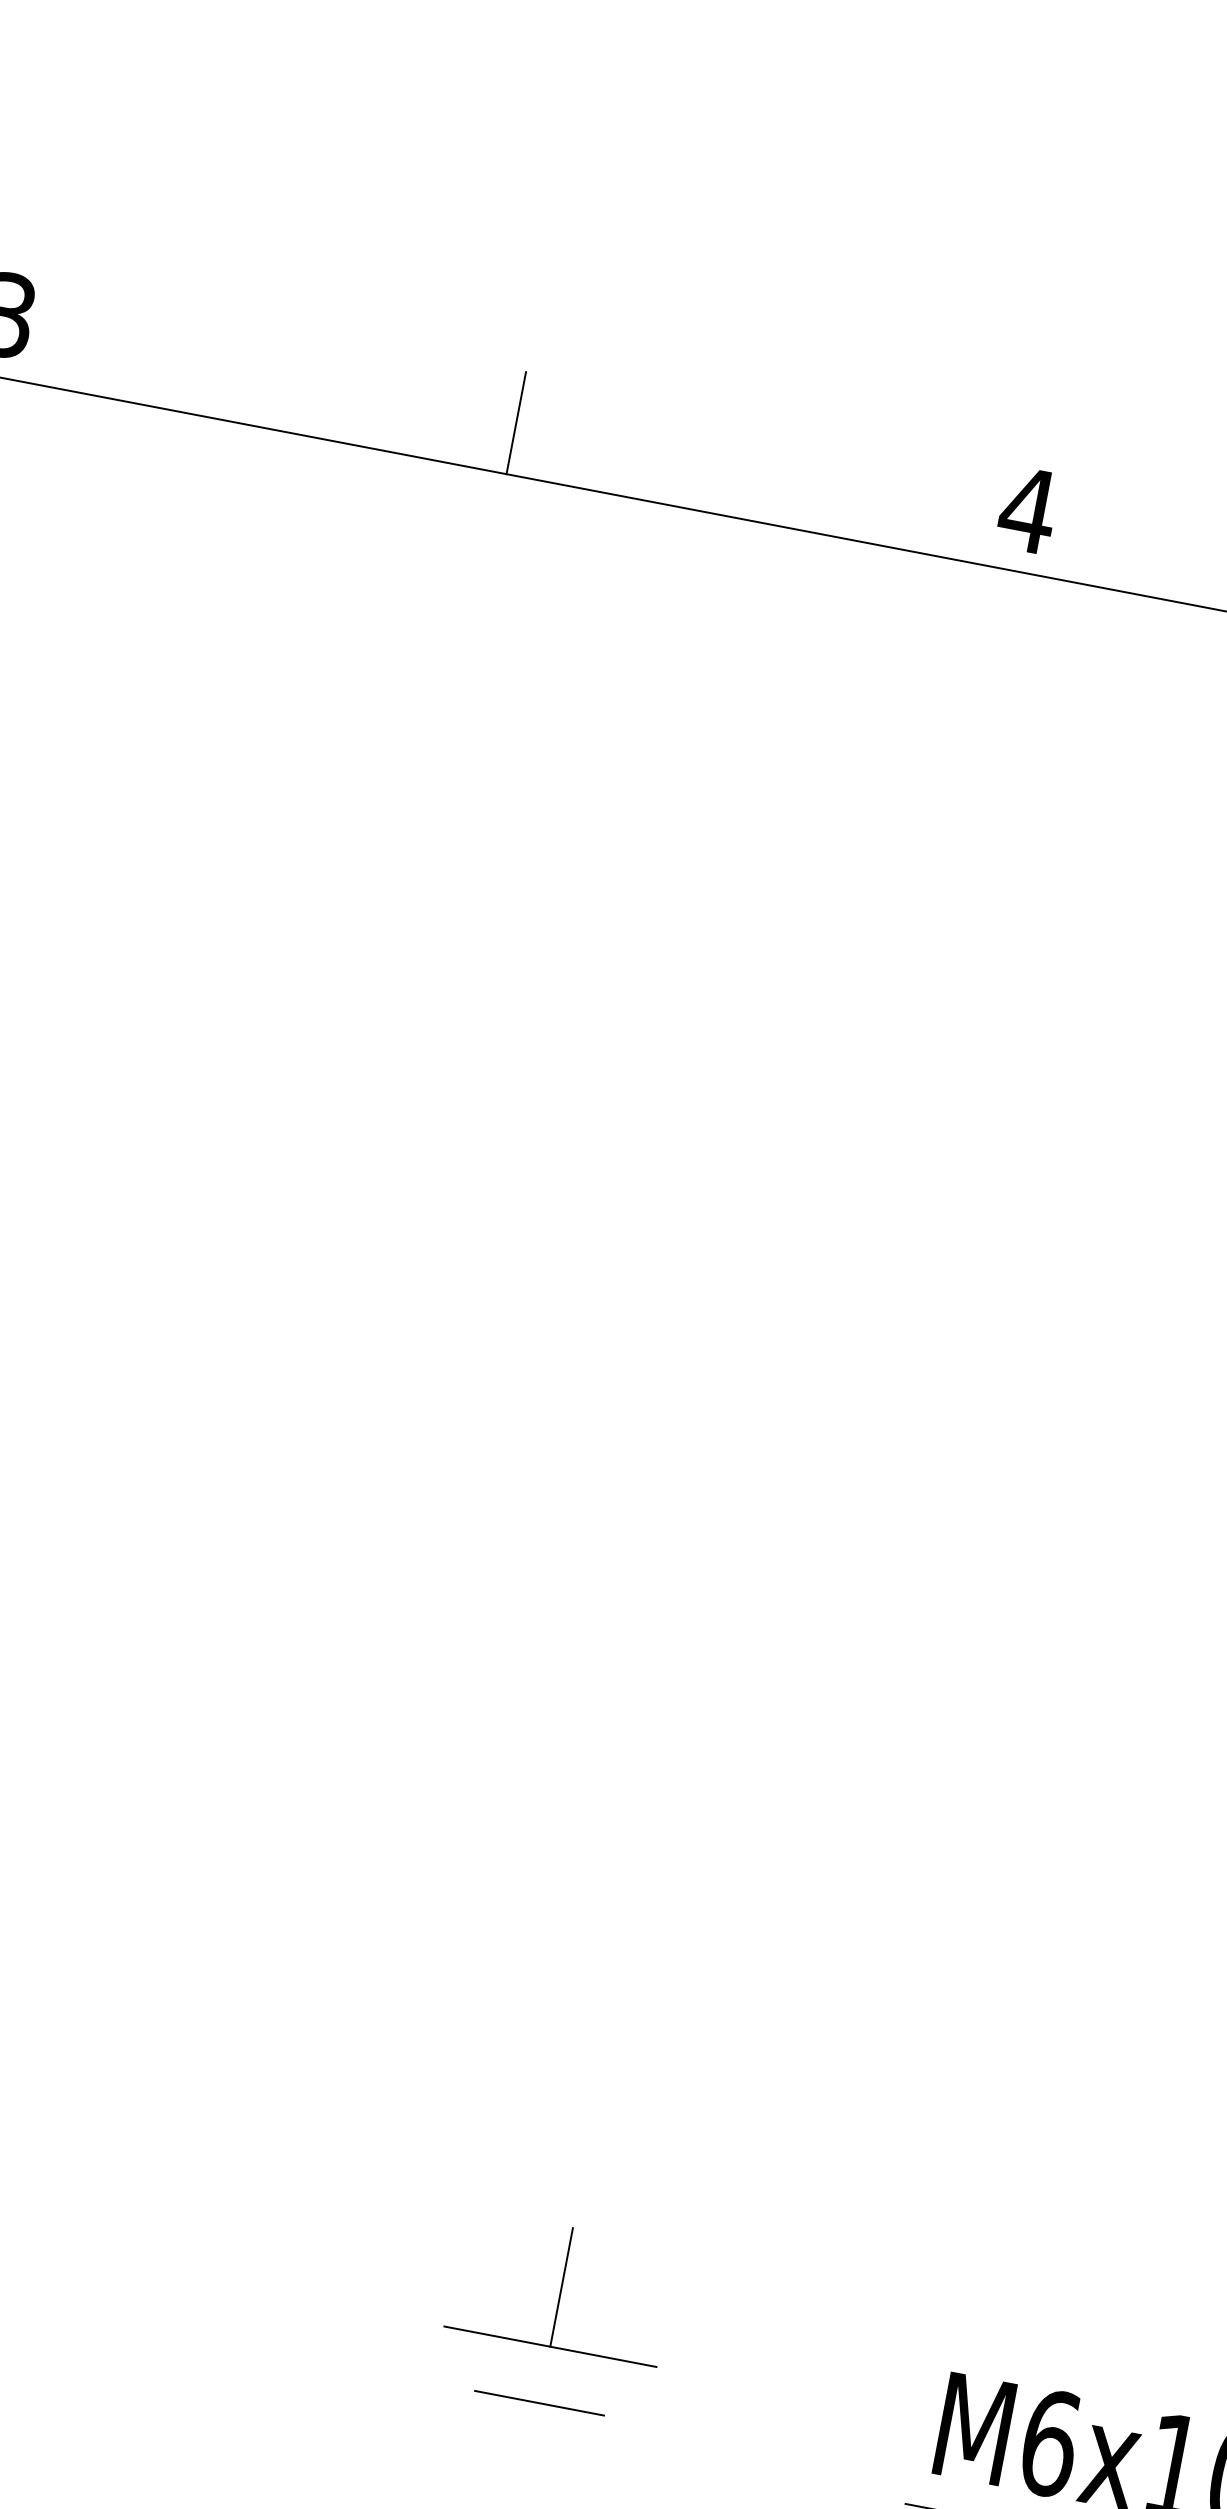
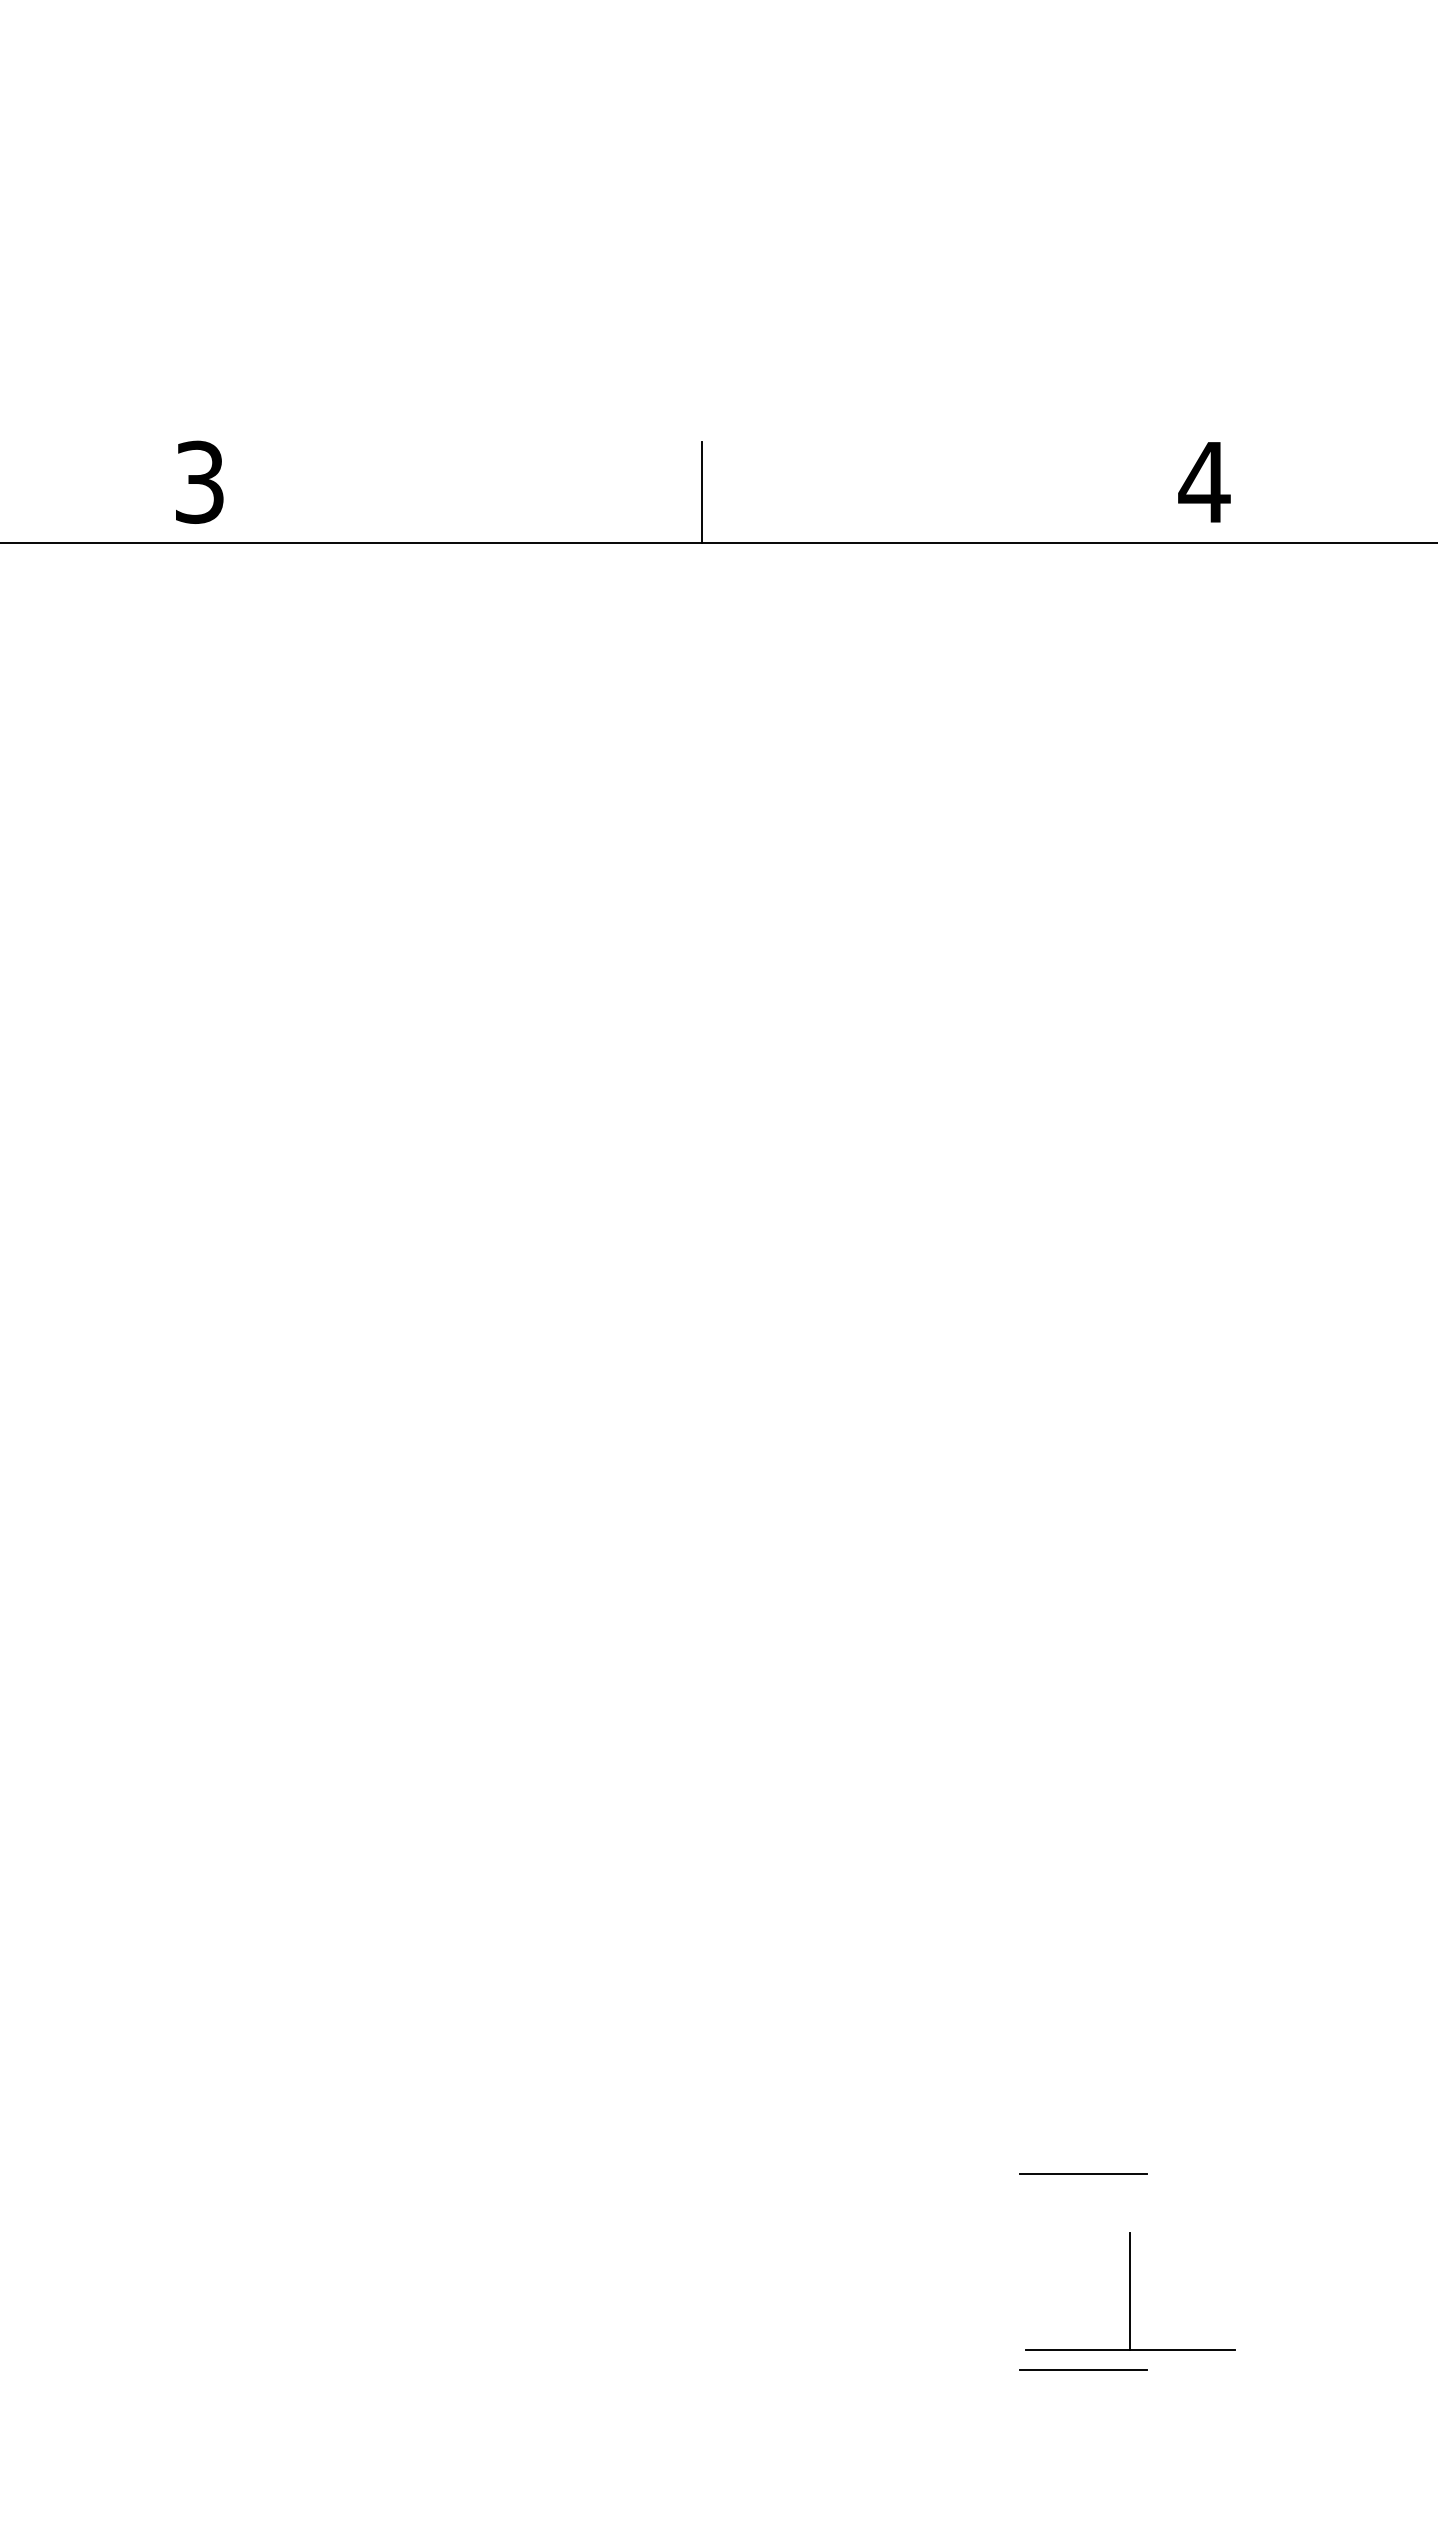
line: (577, 2203) -> (1083, 2173), added
part: (561, 2287) -> (1130, 2291), moved

